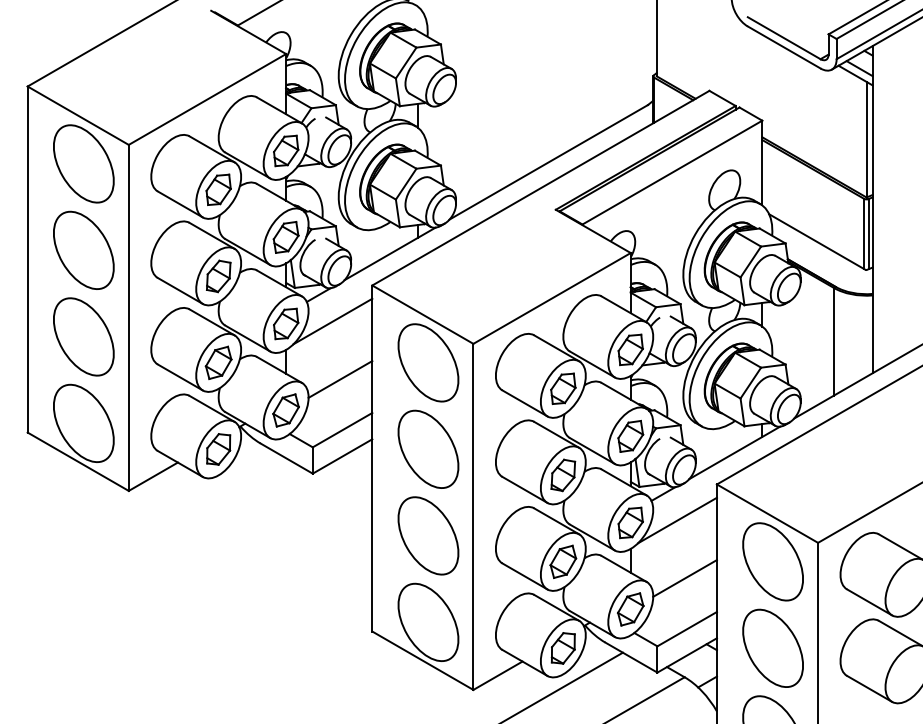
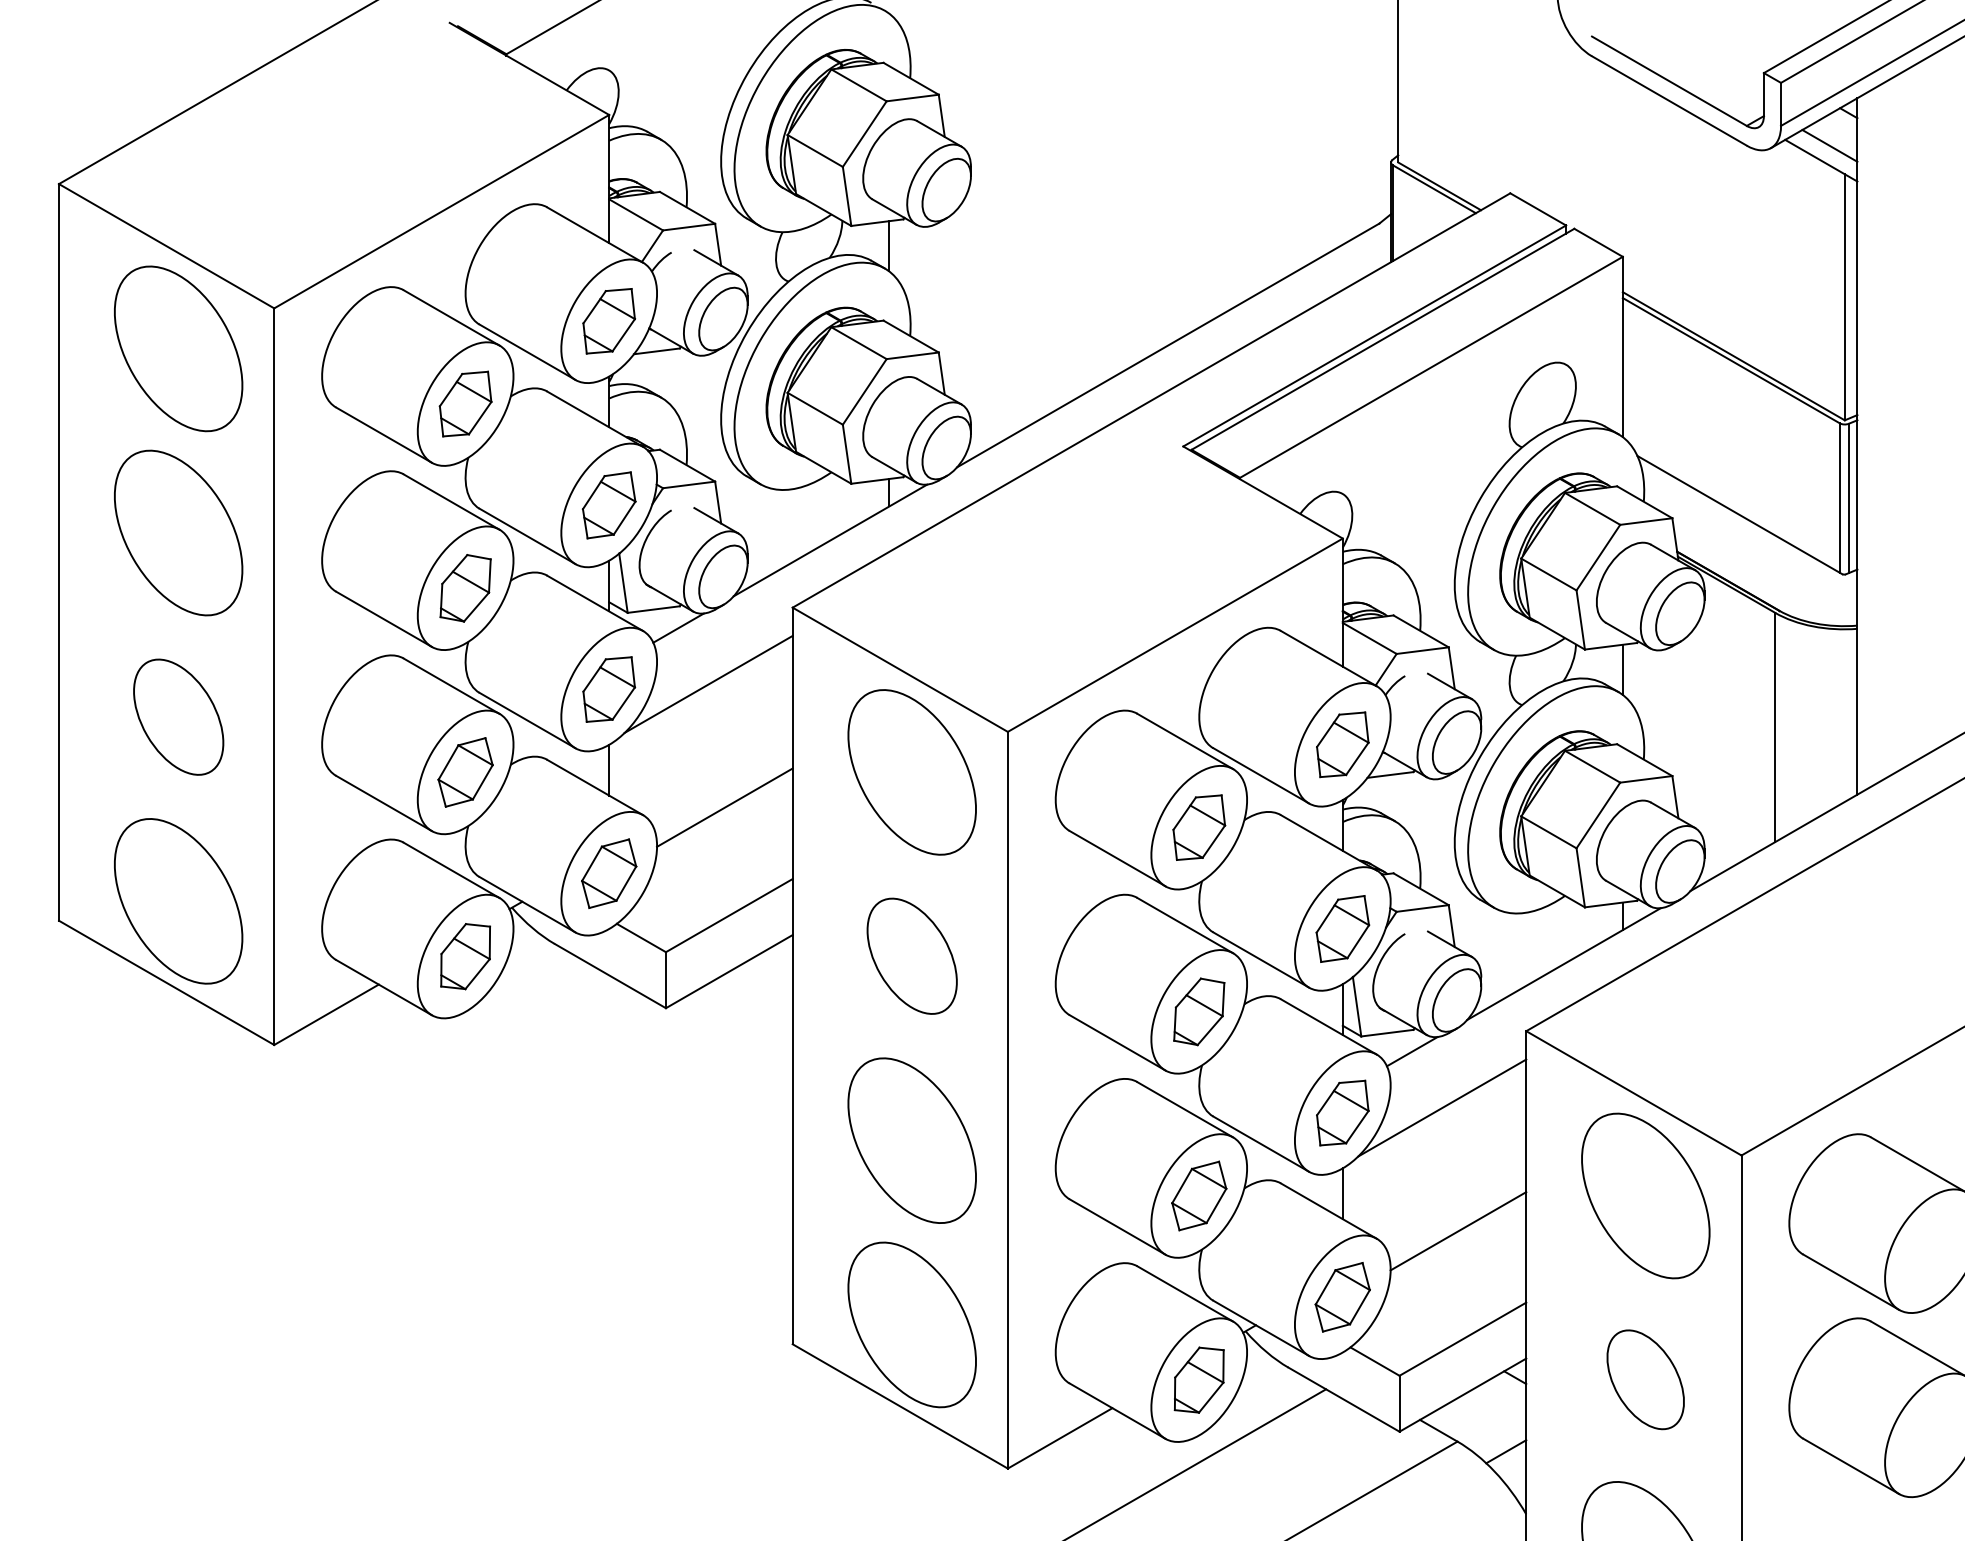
part: (83, 336) -> (177, 716), size x0.7
part: (428, 448) -> (912, 954), size x0.7
part: (772, 647) -> (1644, 1378), size x0.6

